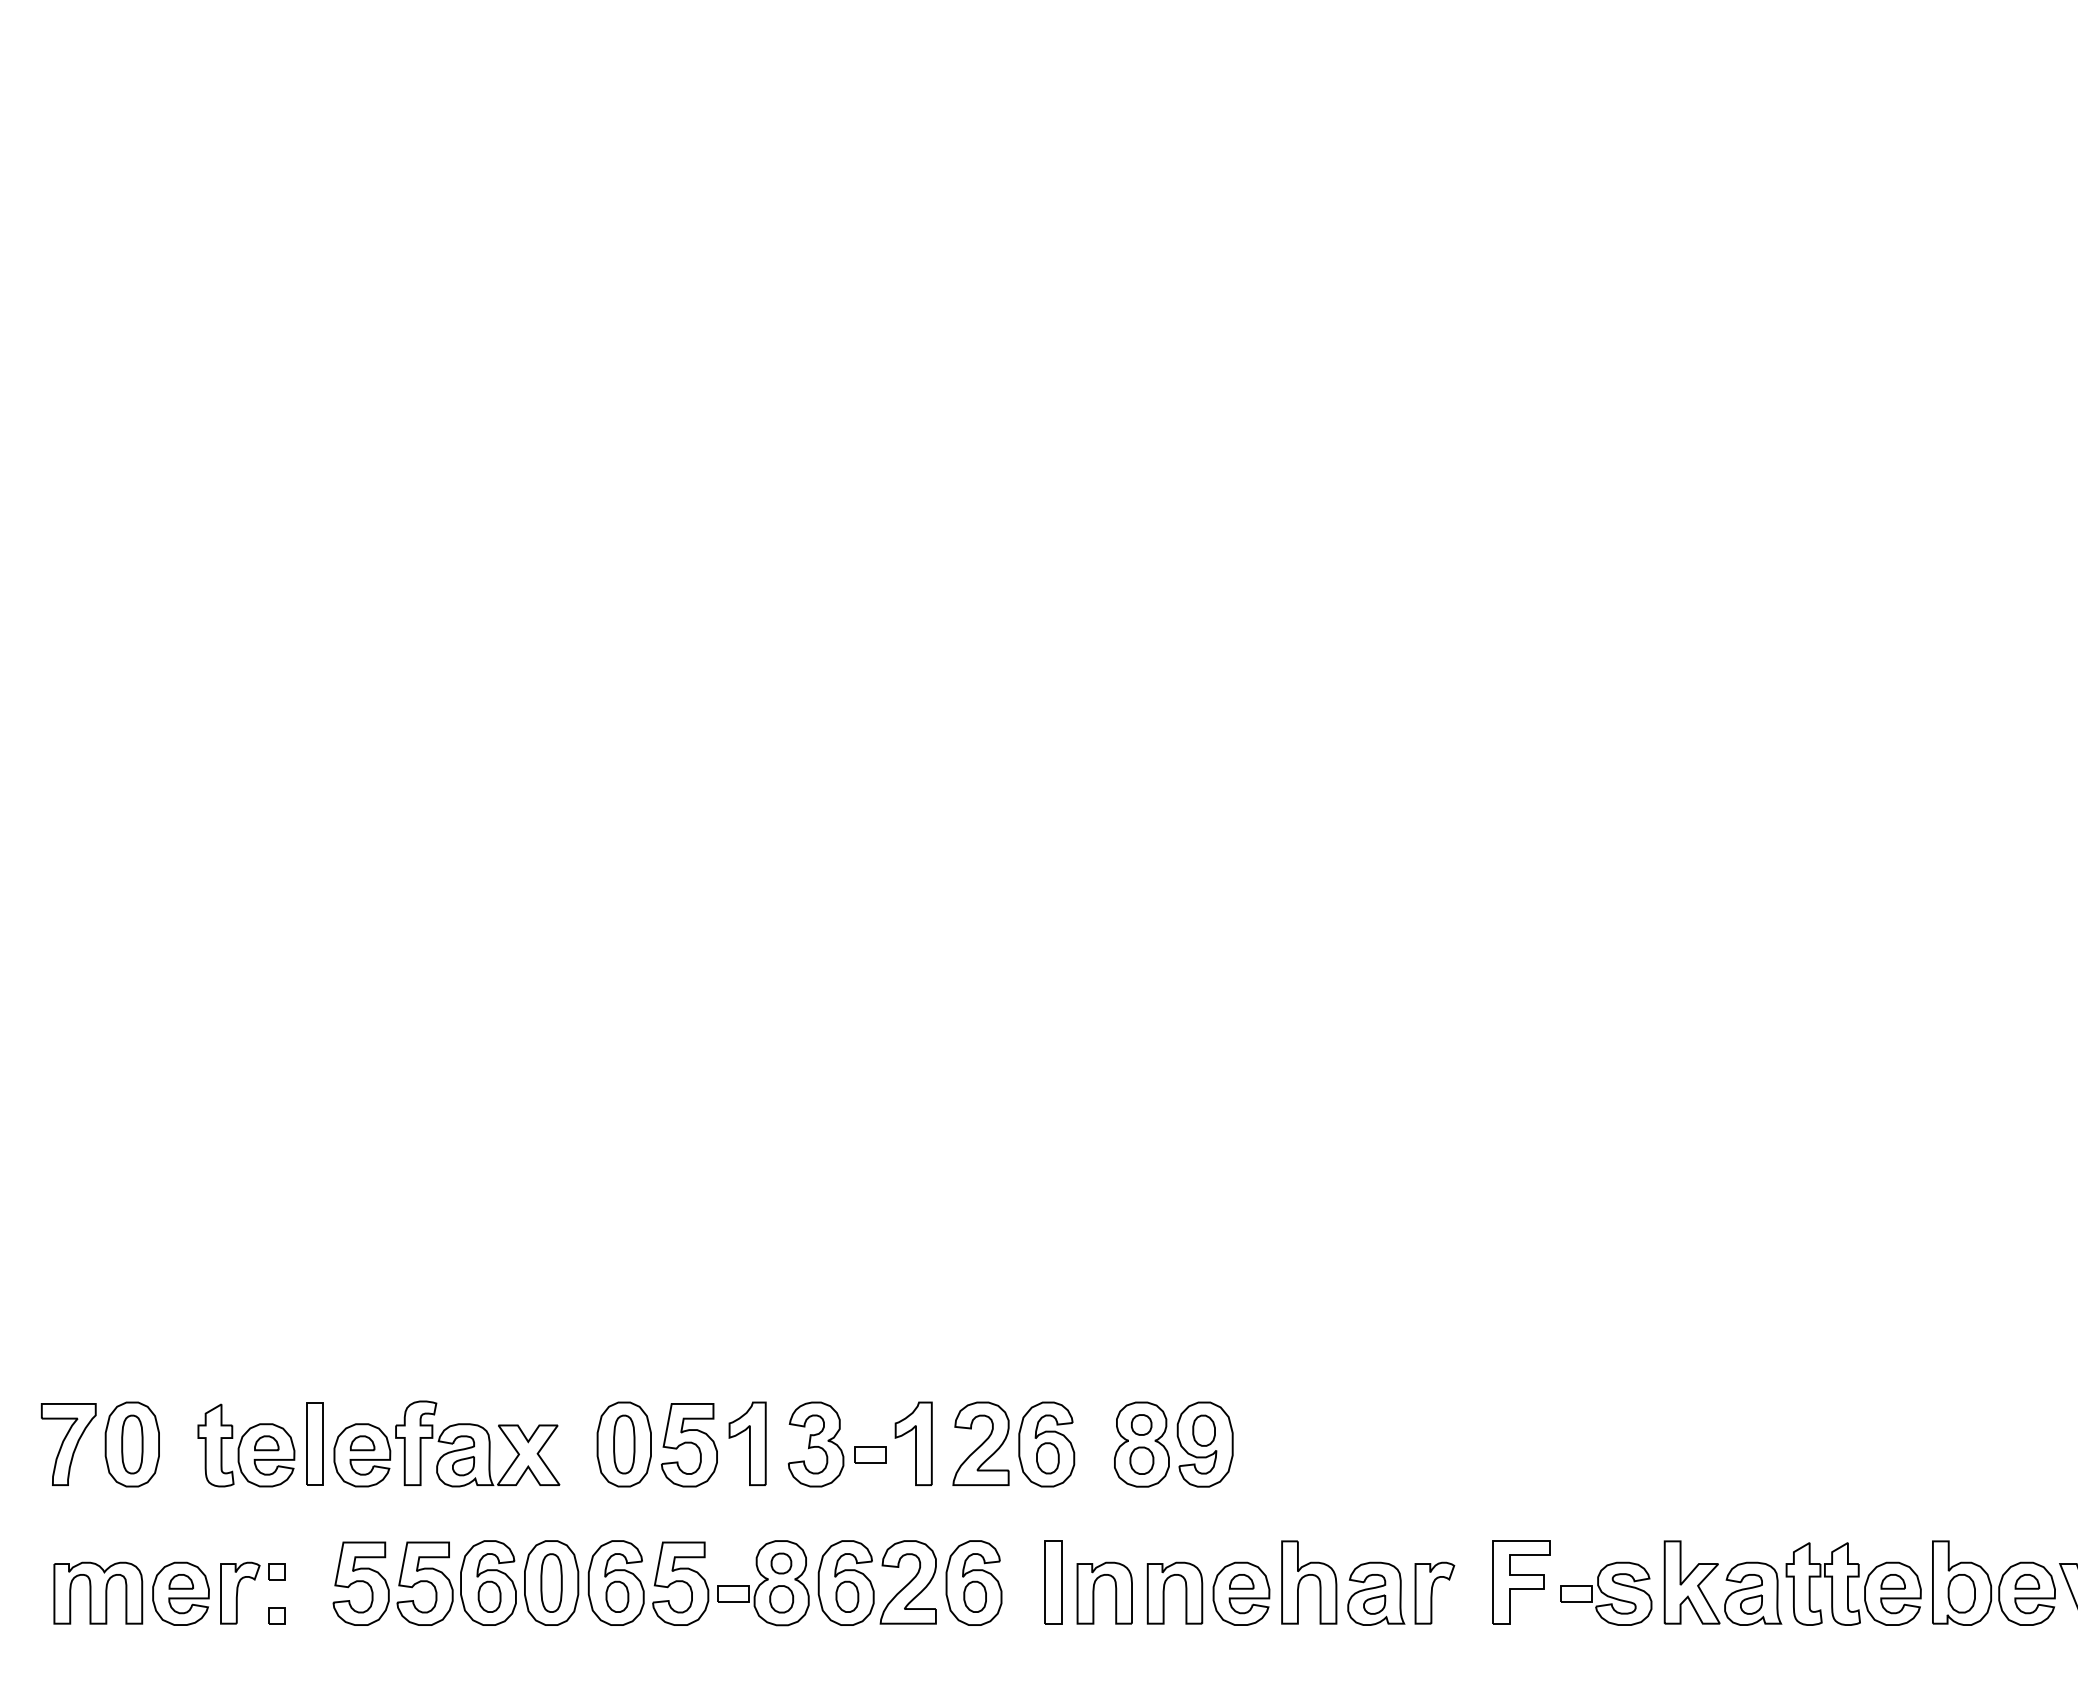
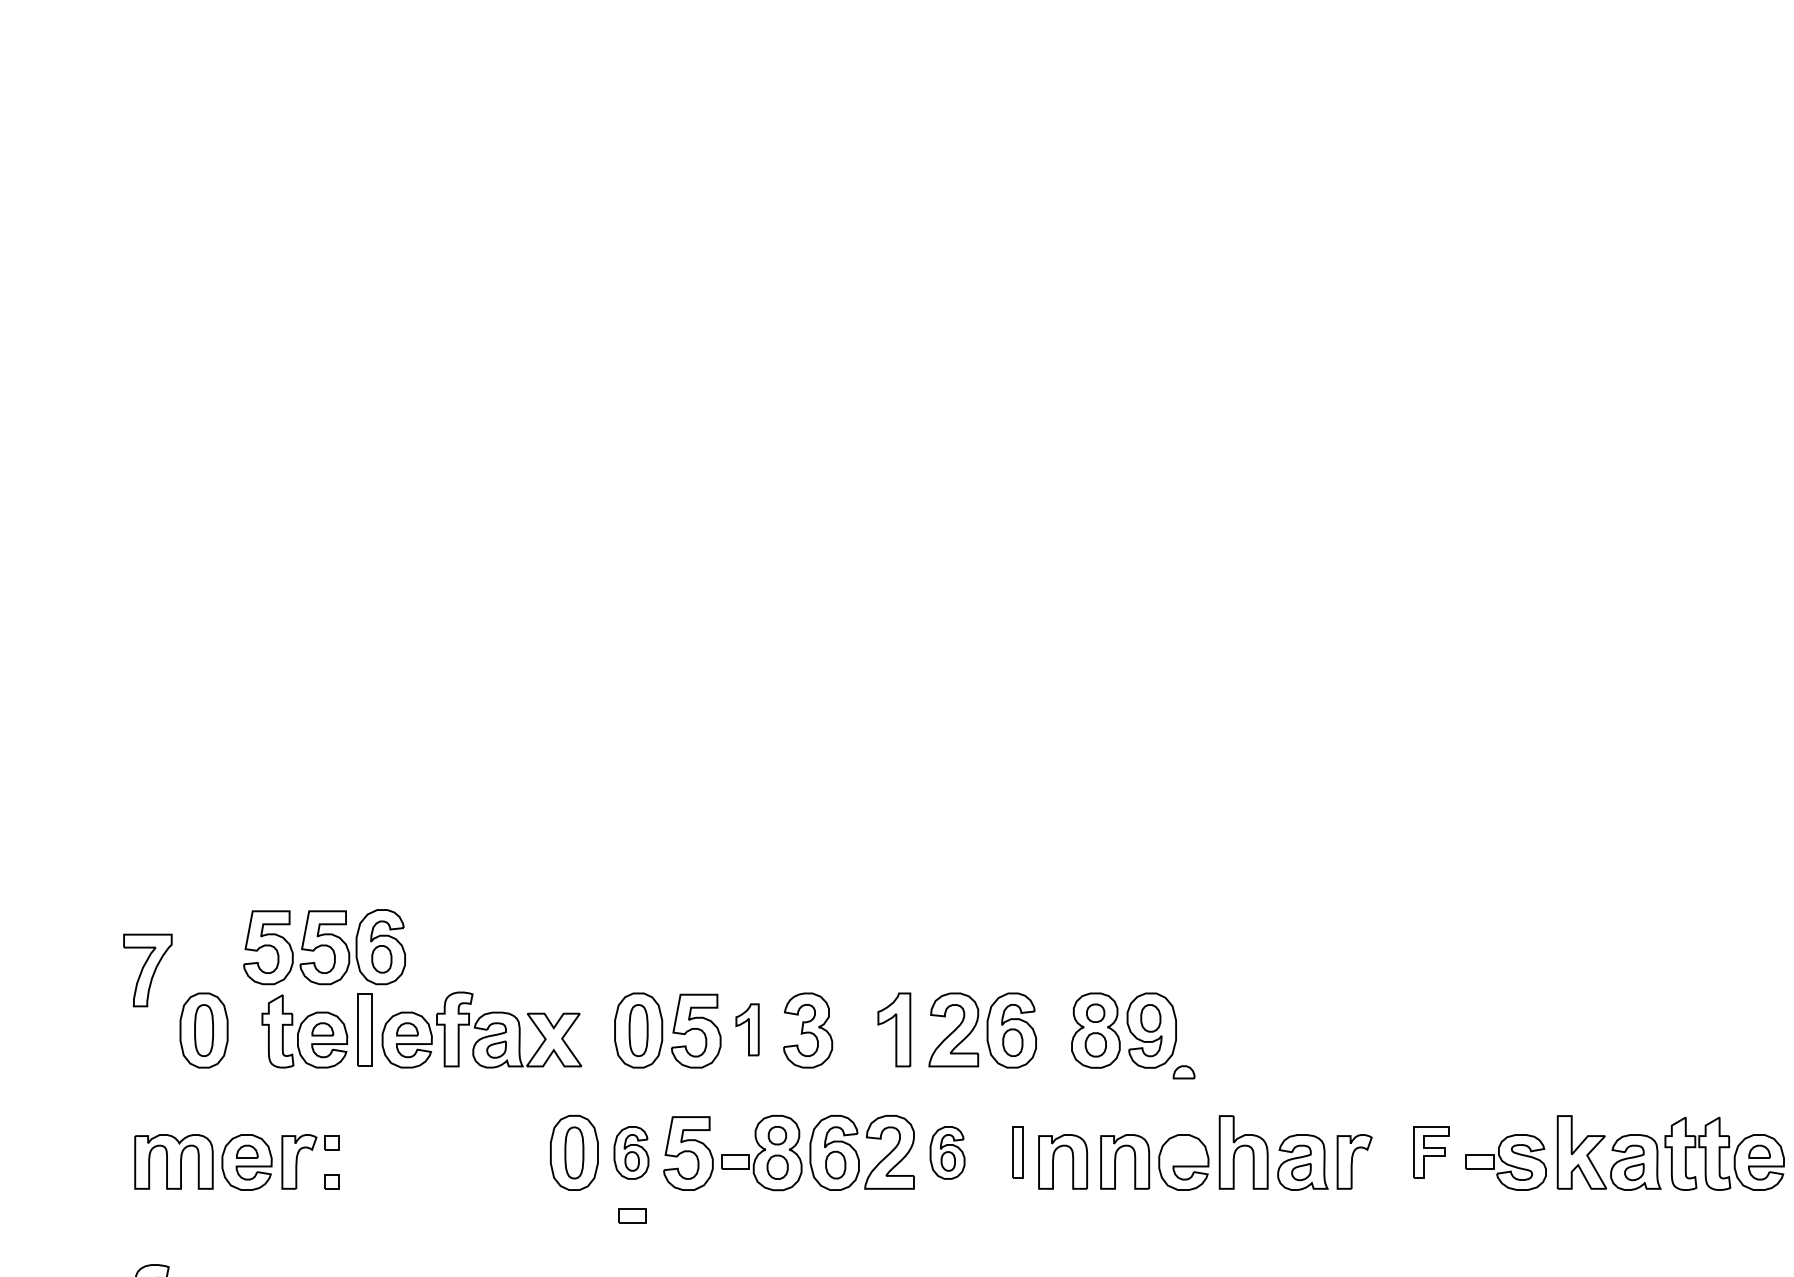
part: (747, 1443) -> (747, 1029), size x0.7
part: (68, 1444) -> (147, 970), moved
part: (870, 1454) -> (632, 1215), moved
part: (1241, 1581) -> (1183, 1072), moved
part: (424, 1582) -> (324, 946), moved
part: (615, 1582) -> (630, 1152), size x0.7
part: (973, 1582) -> (947, 1152), size x0.7
part: (1053, 1582) -> (1017, 1152), size x0.7
part: (1521, 1582) -> (1431, 1152), size x0.7

